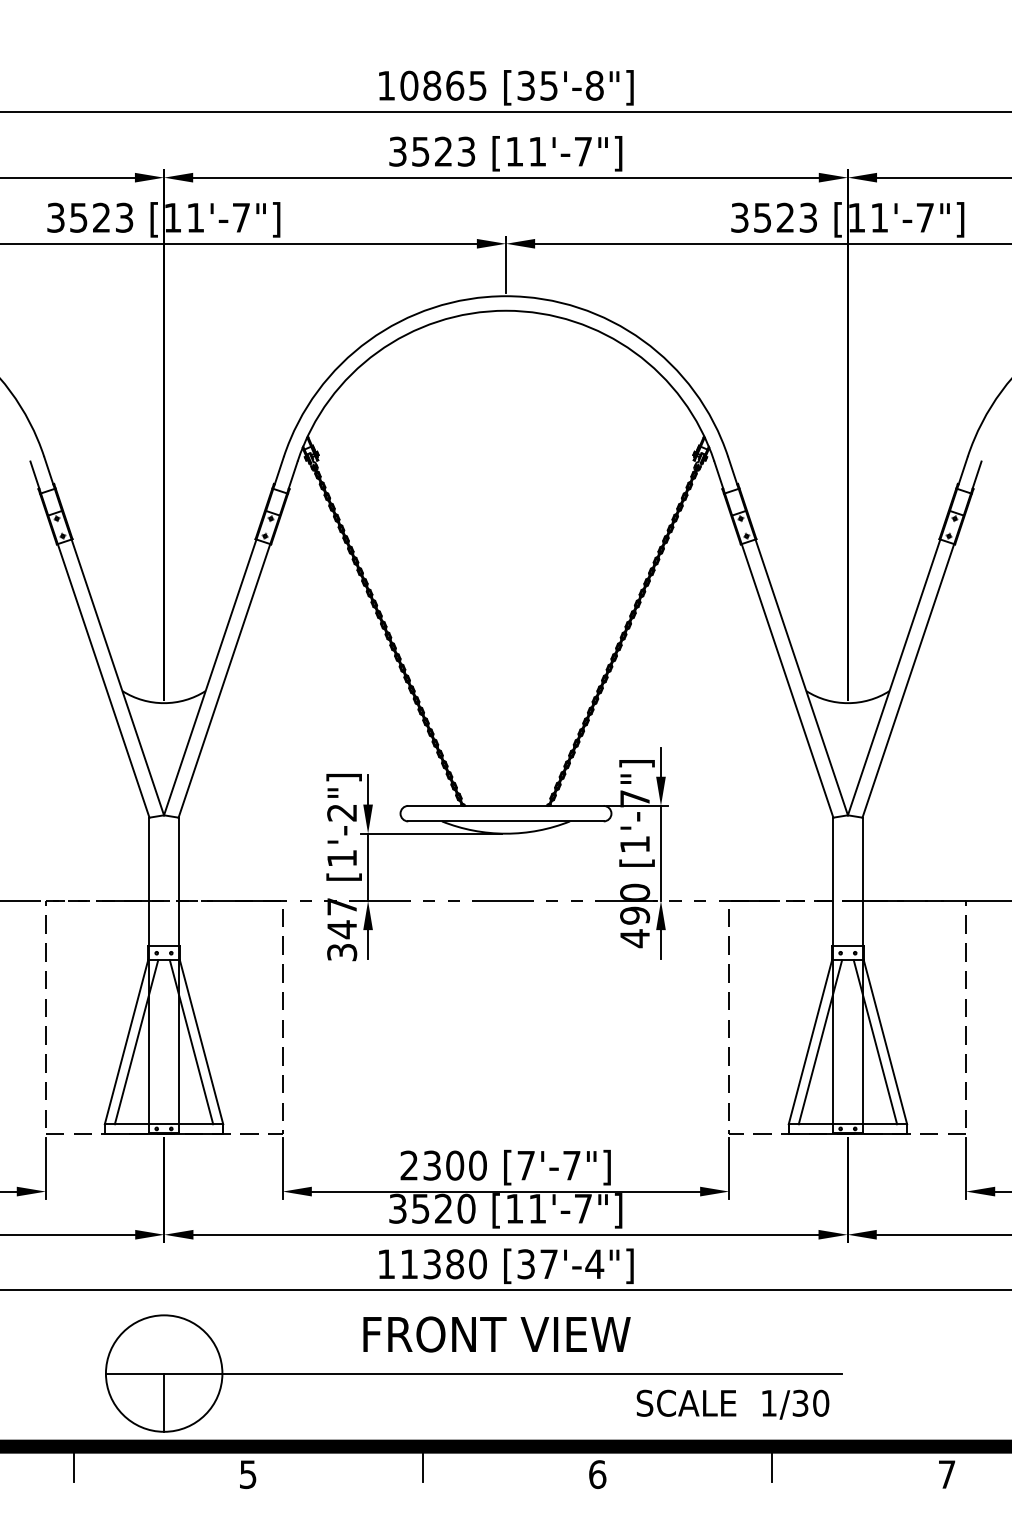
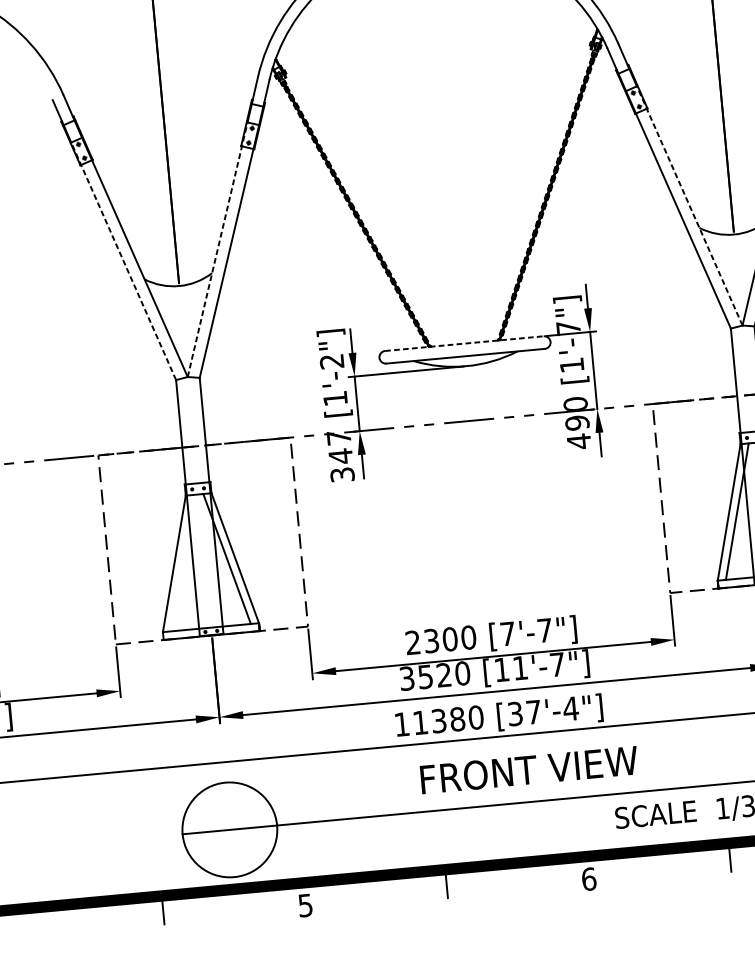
line: (796, 662) -> (689, 205), solid -> dashed
line: (215, 663) -> (218, 250), solid -> dashed
line: (98, 666) -> (123, 261), solid -> dashed
line: (506, 805) -> (464, 343), solid -> dashed
line: (136, 1042) -> (182, 563), removed
text: (496, 1334) -> (528, 770), moved
line: (164, 1402) -> (232, 853), removed

